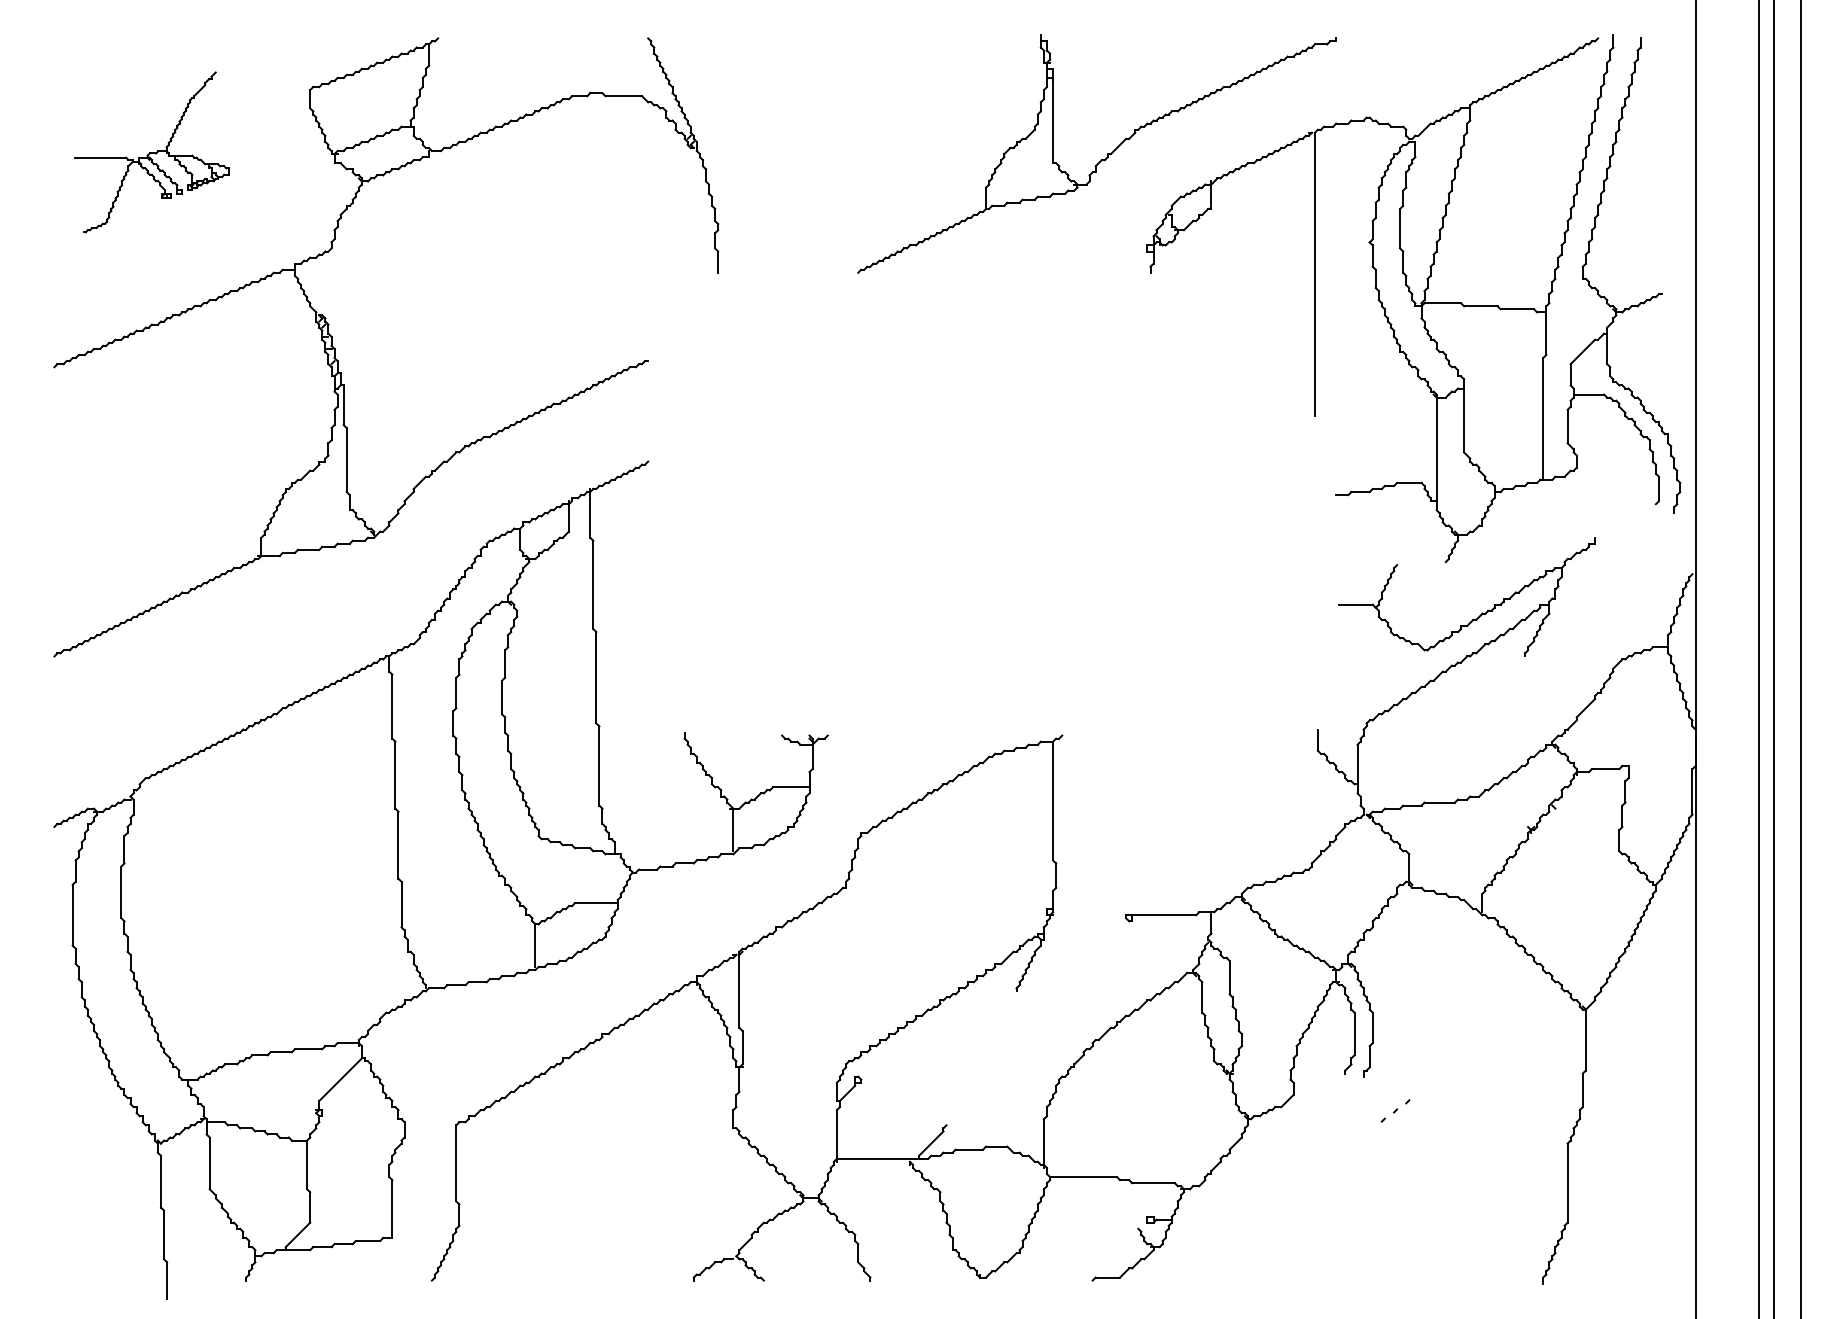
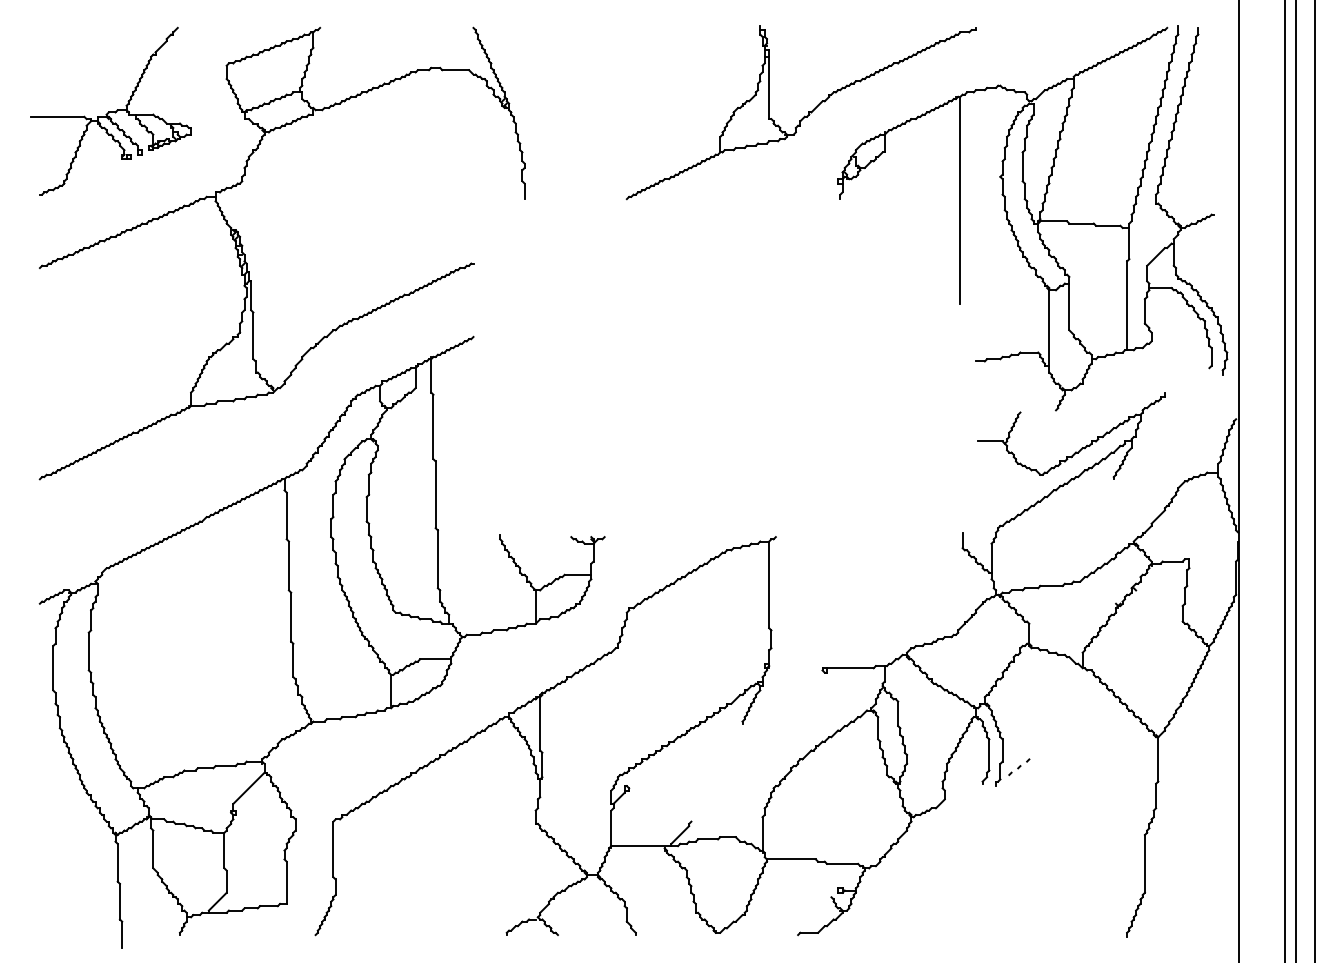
part: (151, 151) -> (110, 110), size x1.43
part: (1395, 1110) -> (1019, 766), moved

